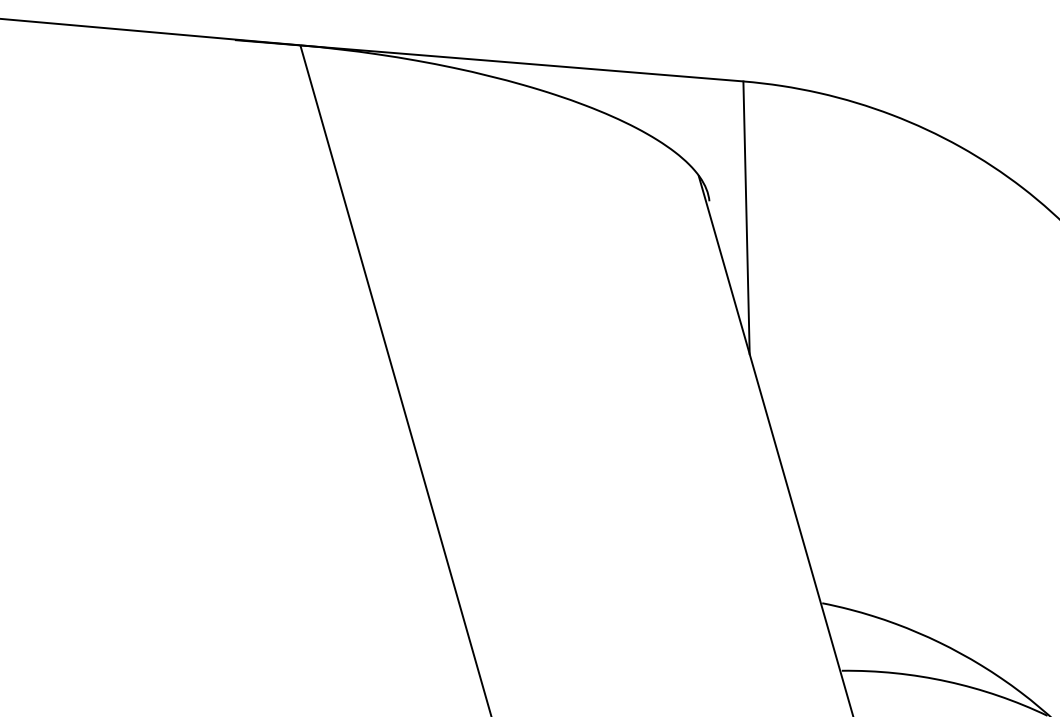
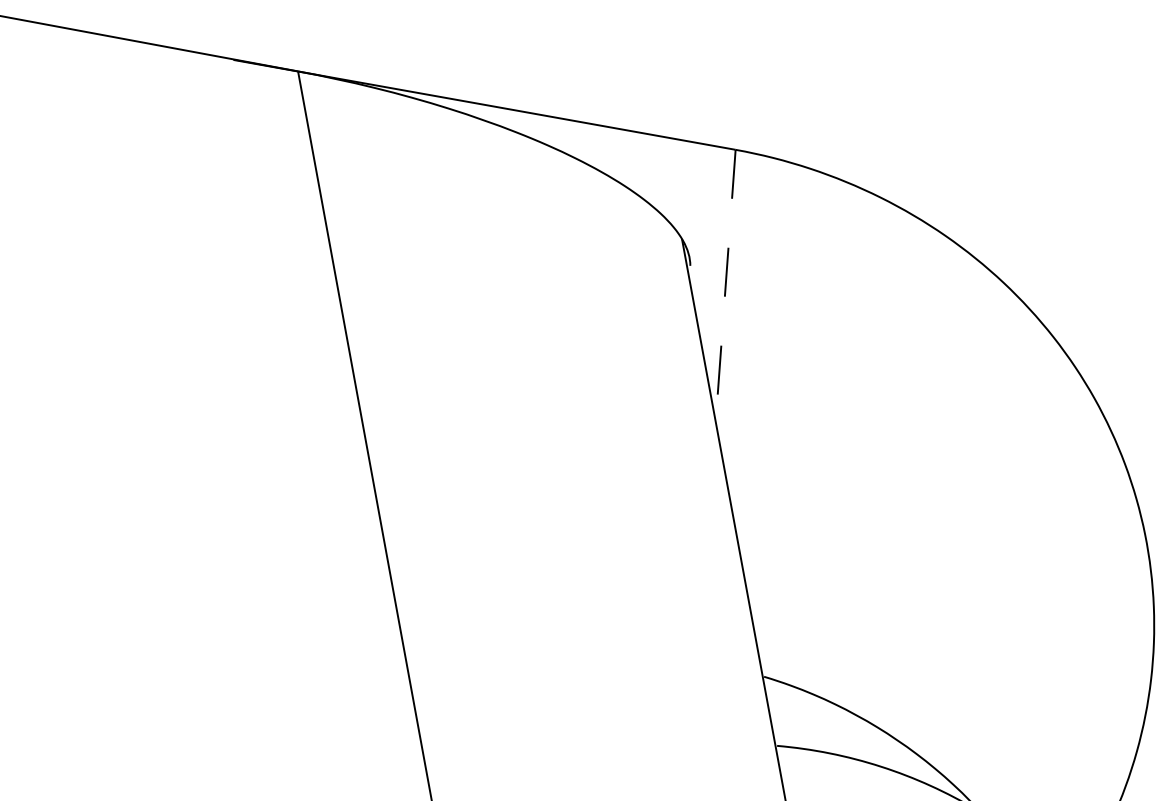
line: (746, 218) -> (725, 286), solid -> dashed

